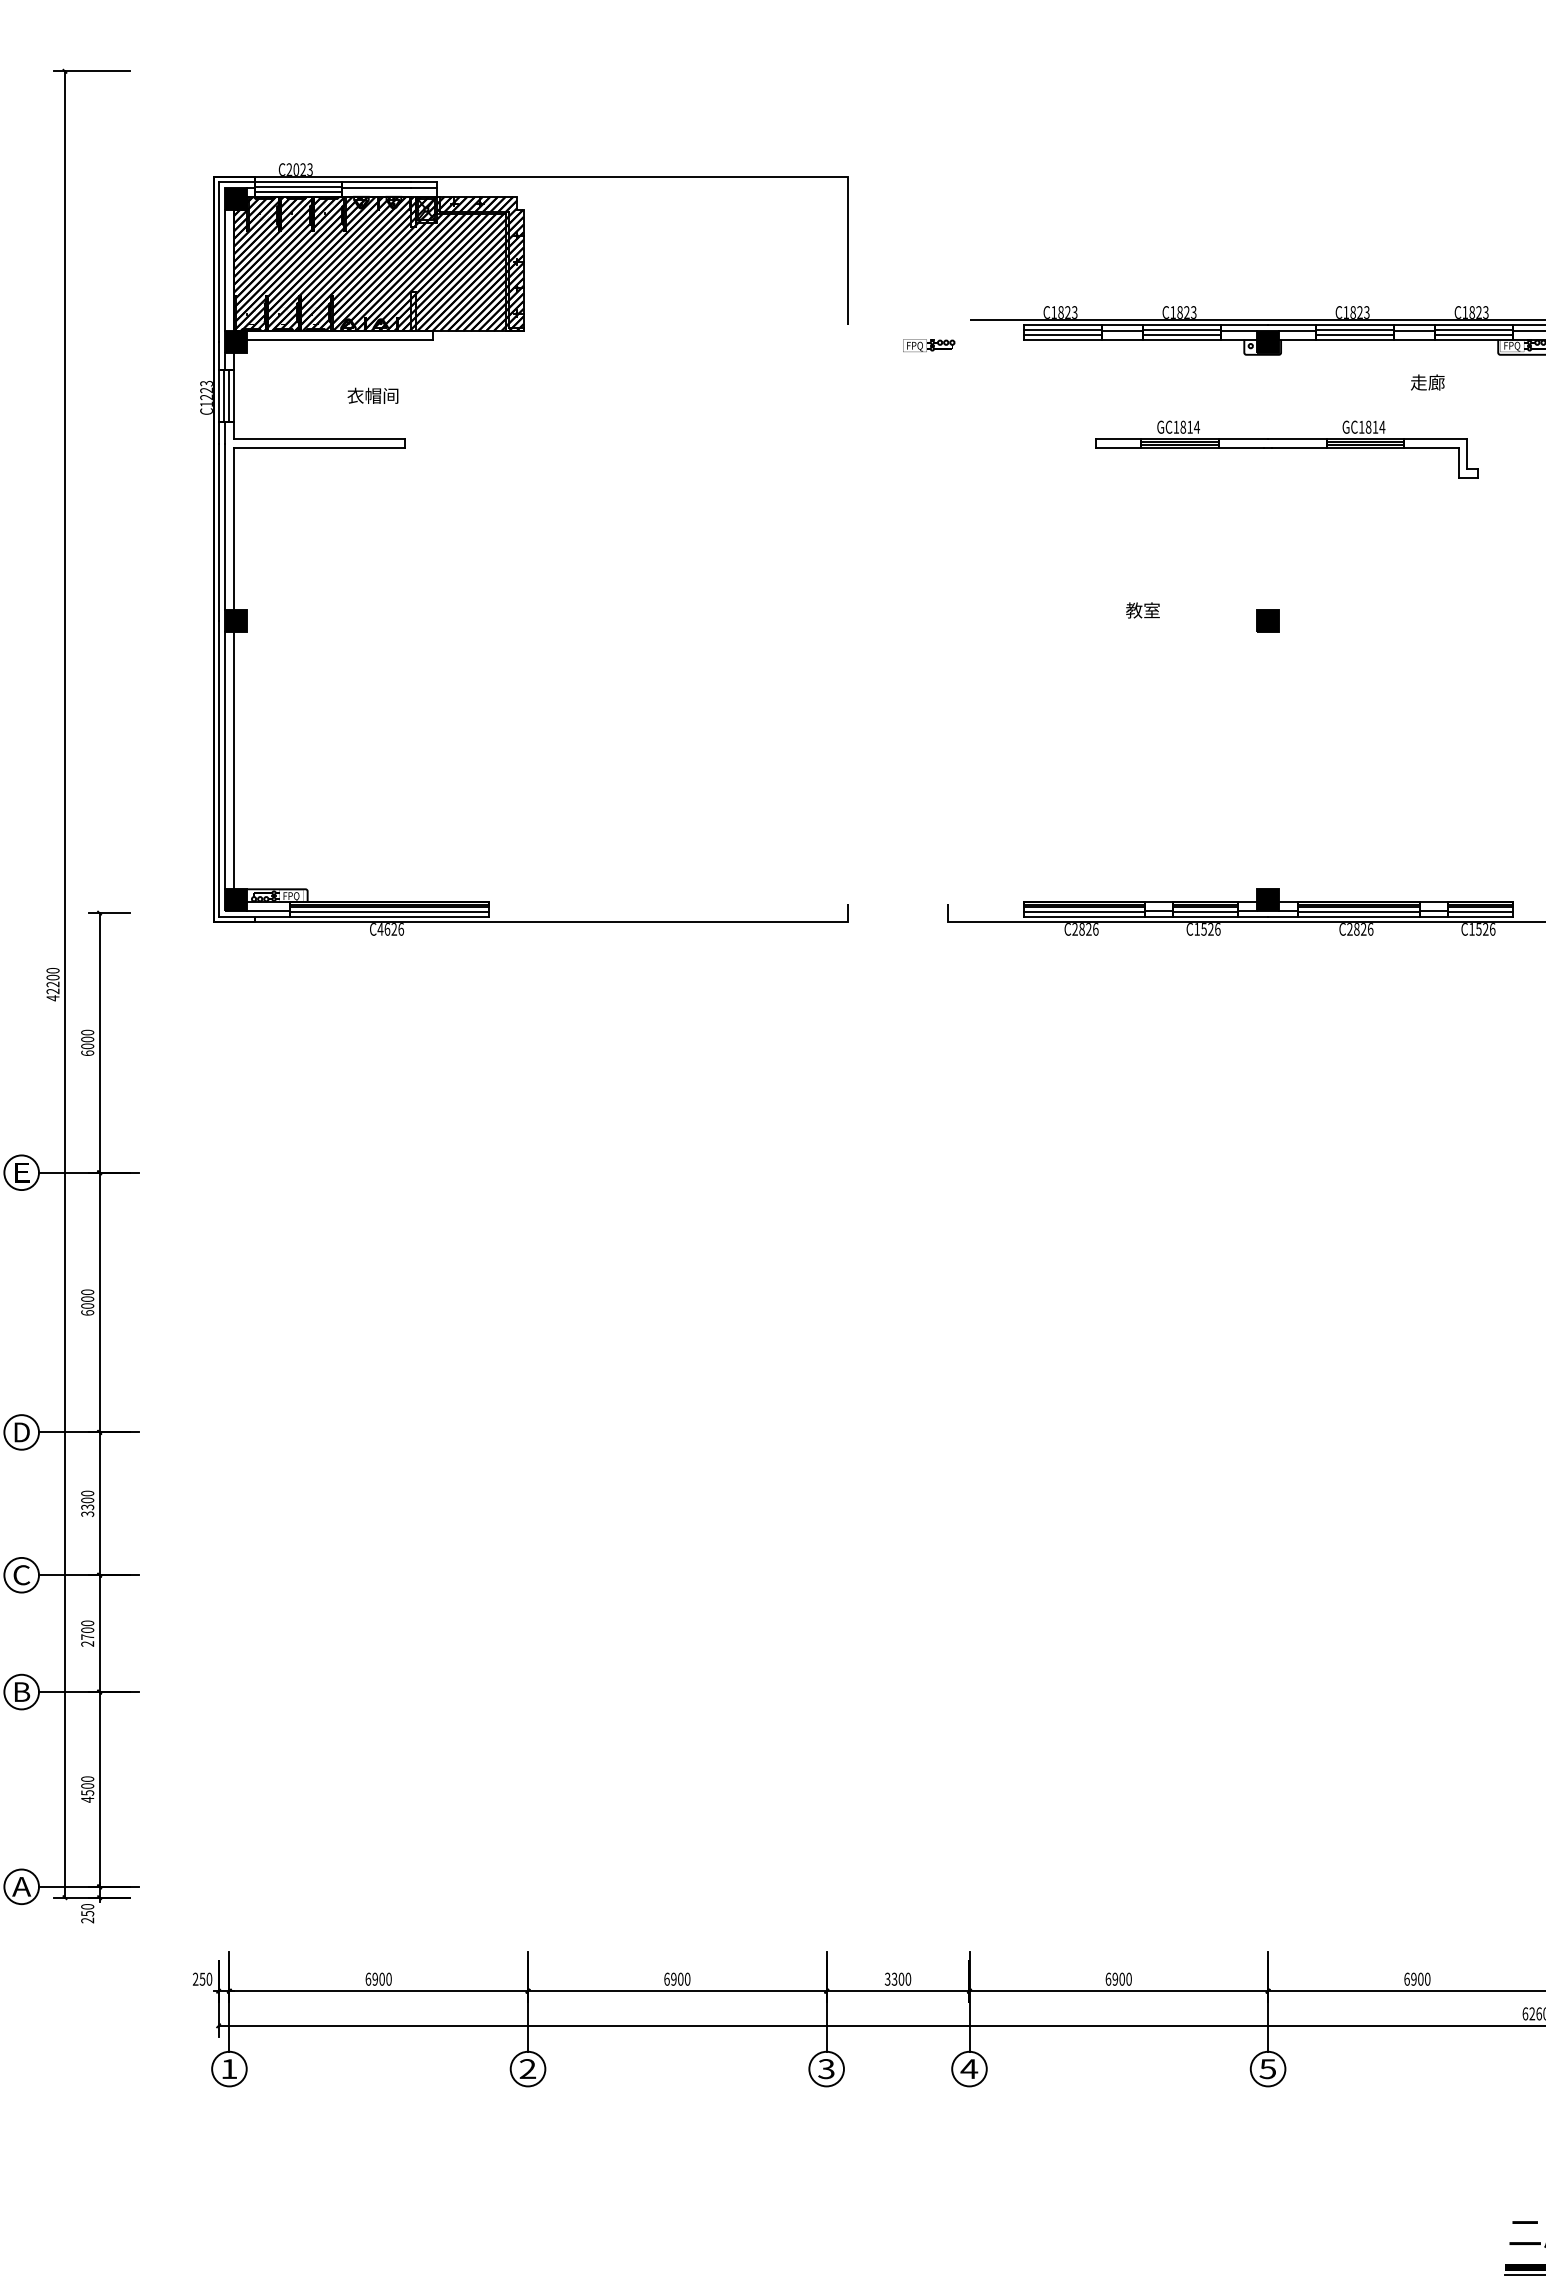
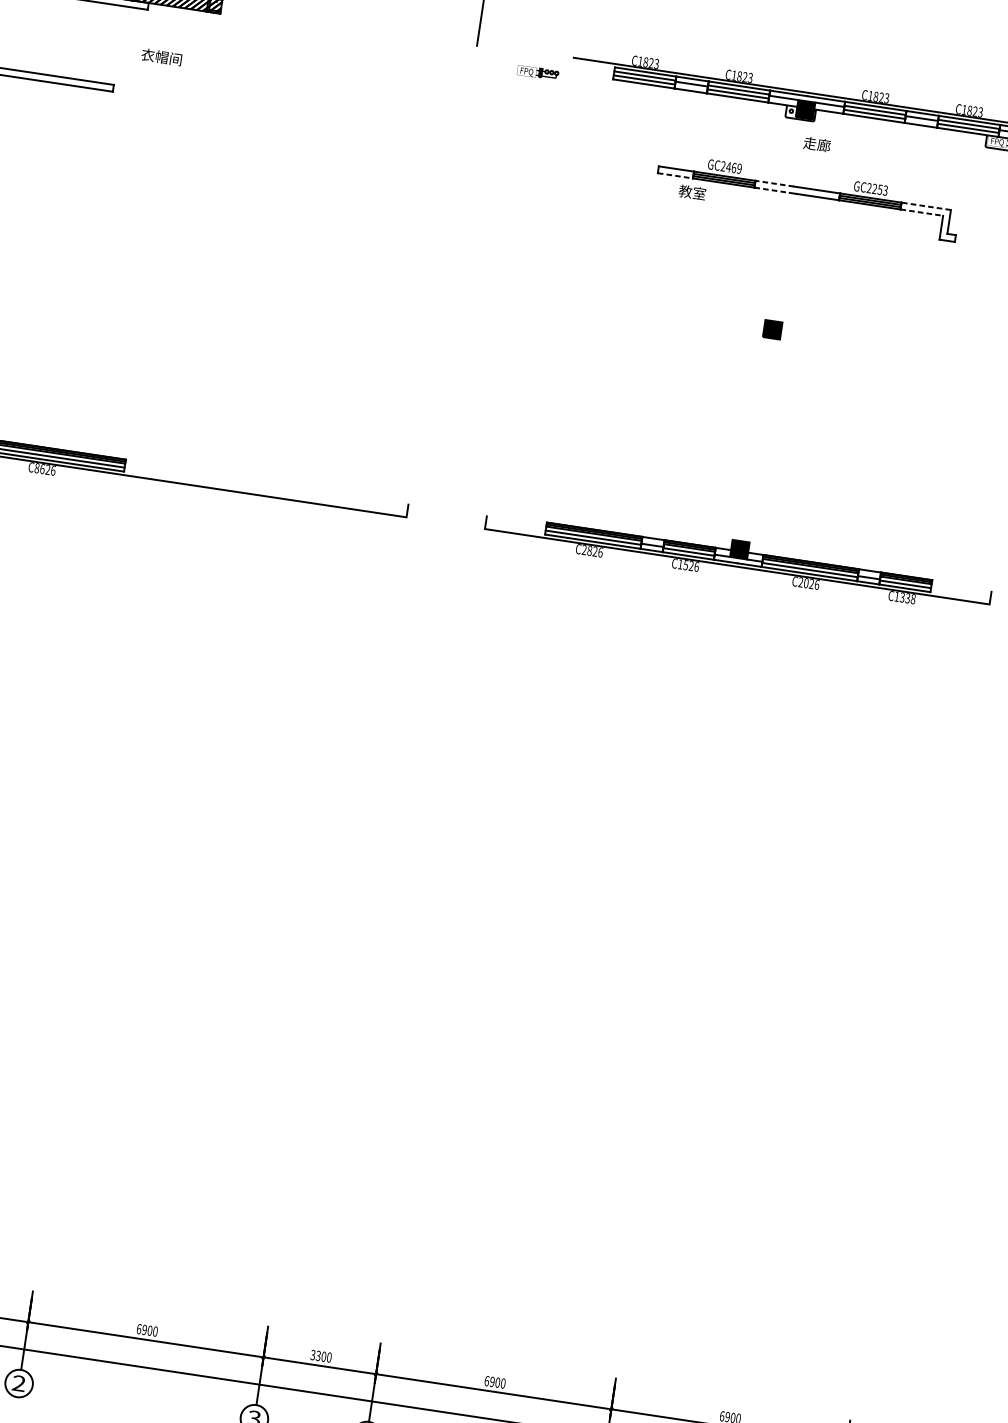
text: (1427, 382) -> (816, 144), moved
text: (372, 395) -> (161, 56), moved
text: (1186, 426) -> (731, 166), GC1814 -> GC2469
text: (1372, 426) -> (877, 188), GC1814 -> GC2253
line: (1243, 439) -> (774, 183), solid -> dashed
line: (1435, 439) -> (925, 206), solid -> dashed
line: (1119, 447) -> (676, 175), solid -> dashed
line: (1241, 447) -> (772, 189), solid -> dashed
line: (1431, 447) -> (921, 212), solid -> dashed
text: (1142, 610) -> (692, 192), moved
text: (380, 929) -> (37, 468), C4626 -> C8626
text: (1356, 929) -> (806, 583), C2826 -> C2026
text: (1485, 929) -> (907, 598), C1526 -> C1338

